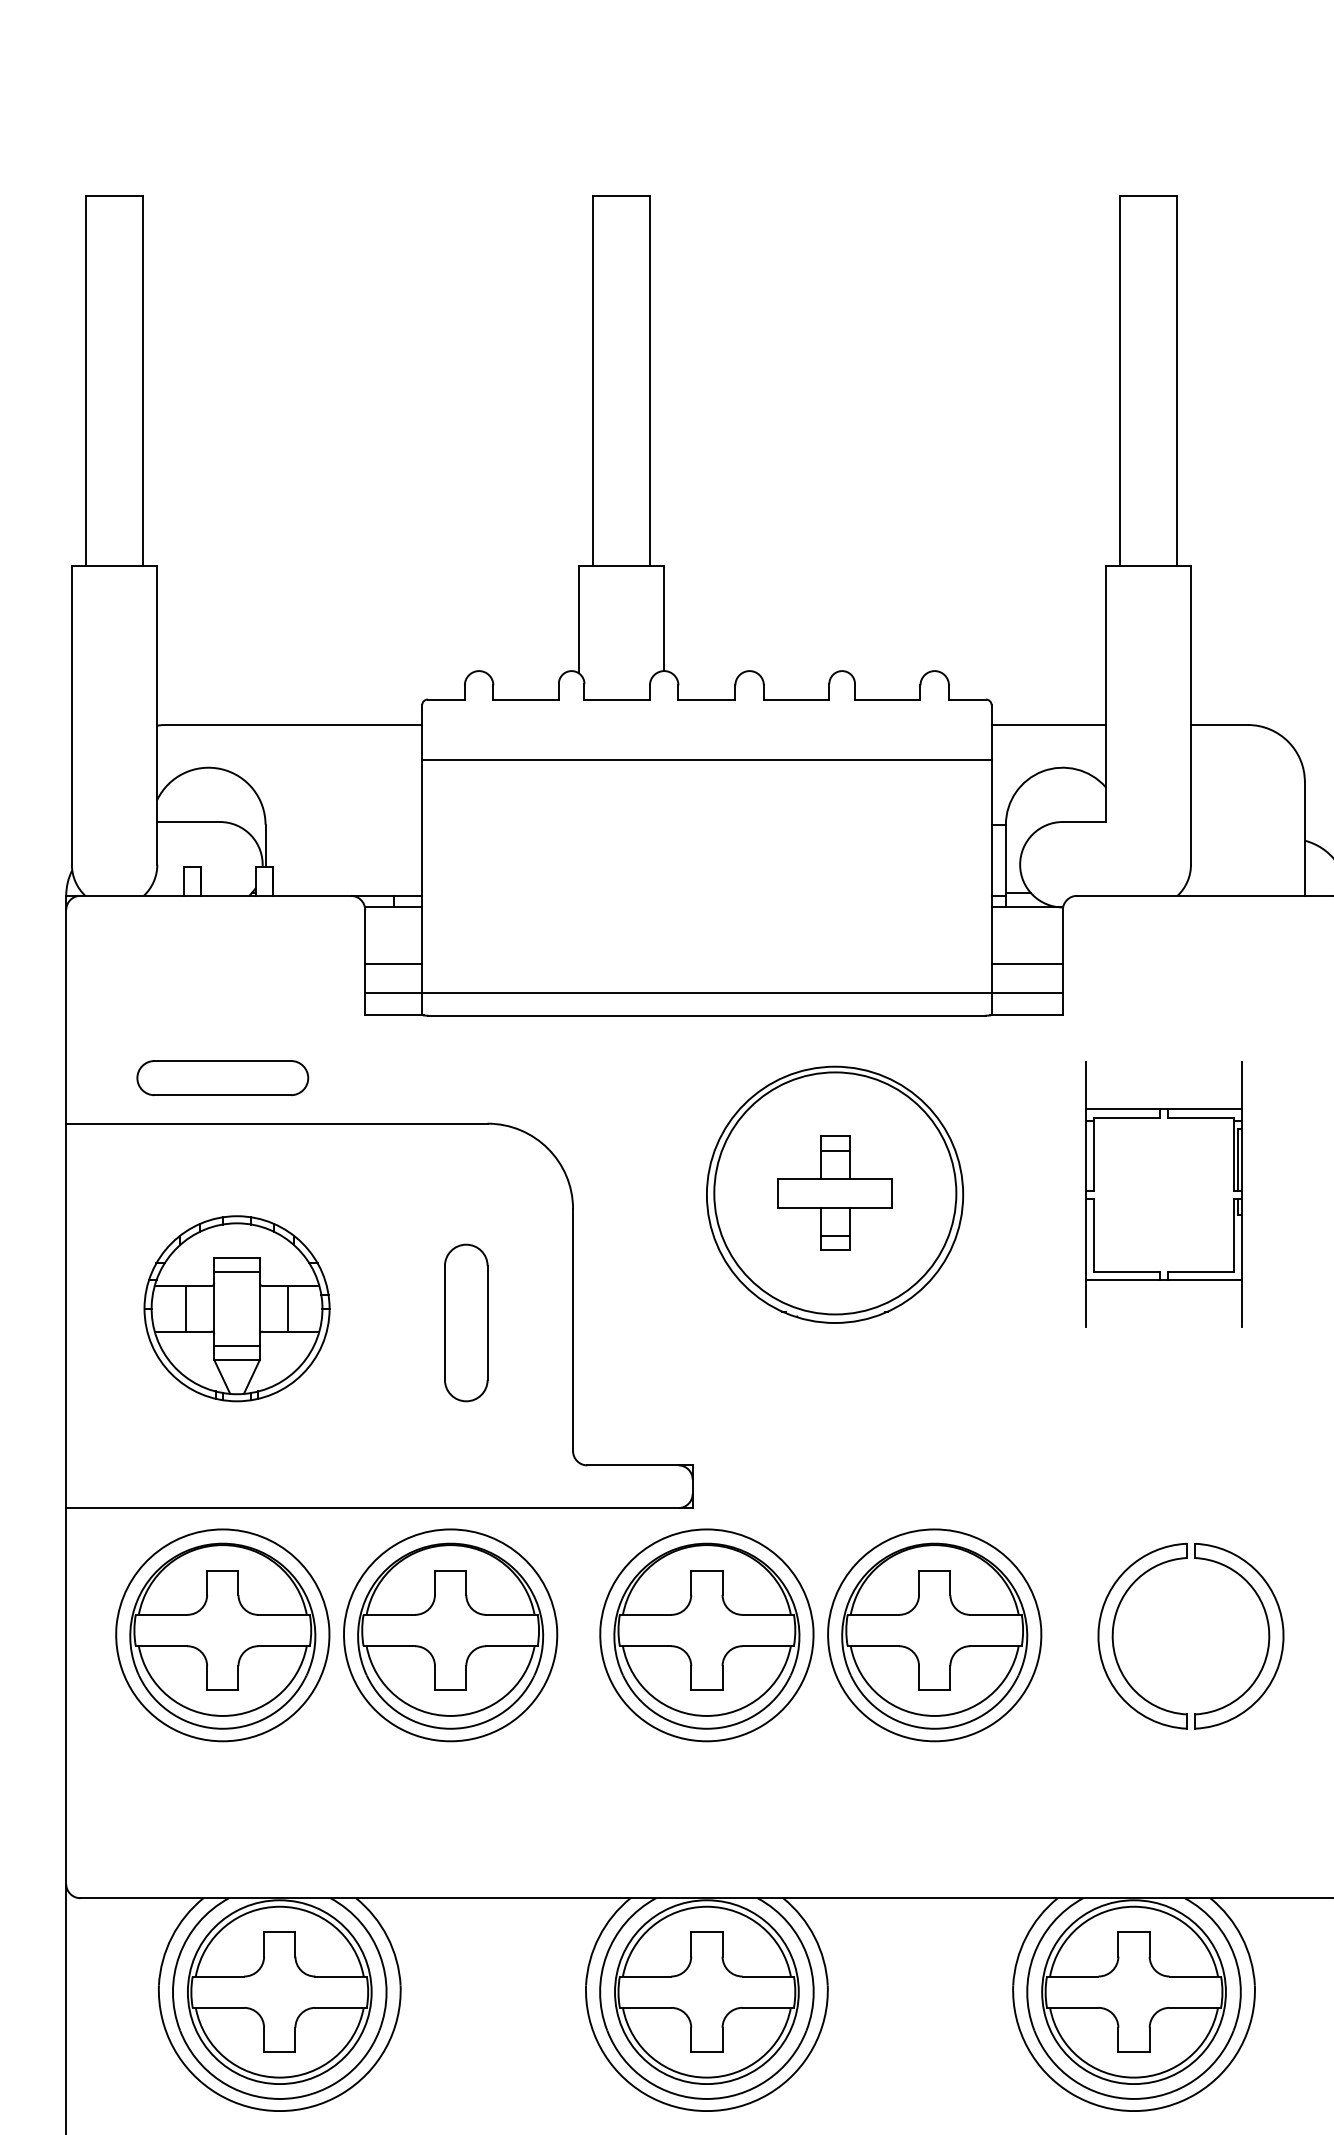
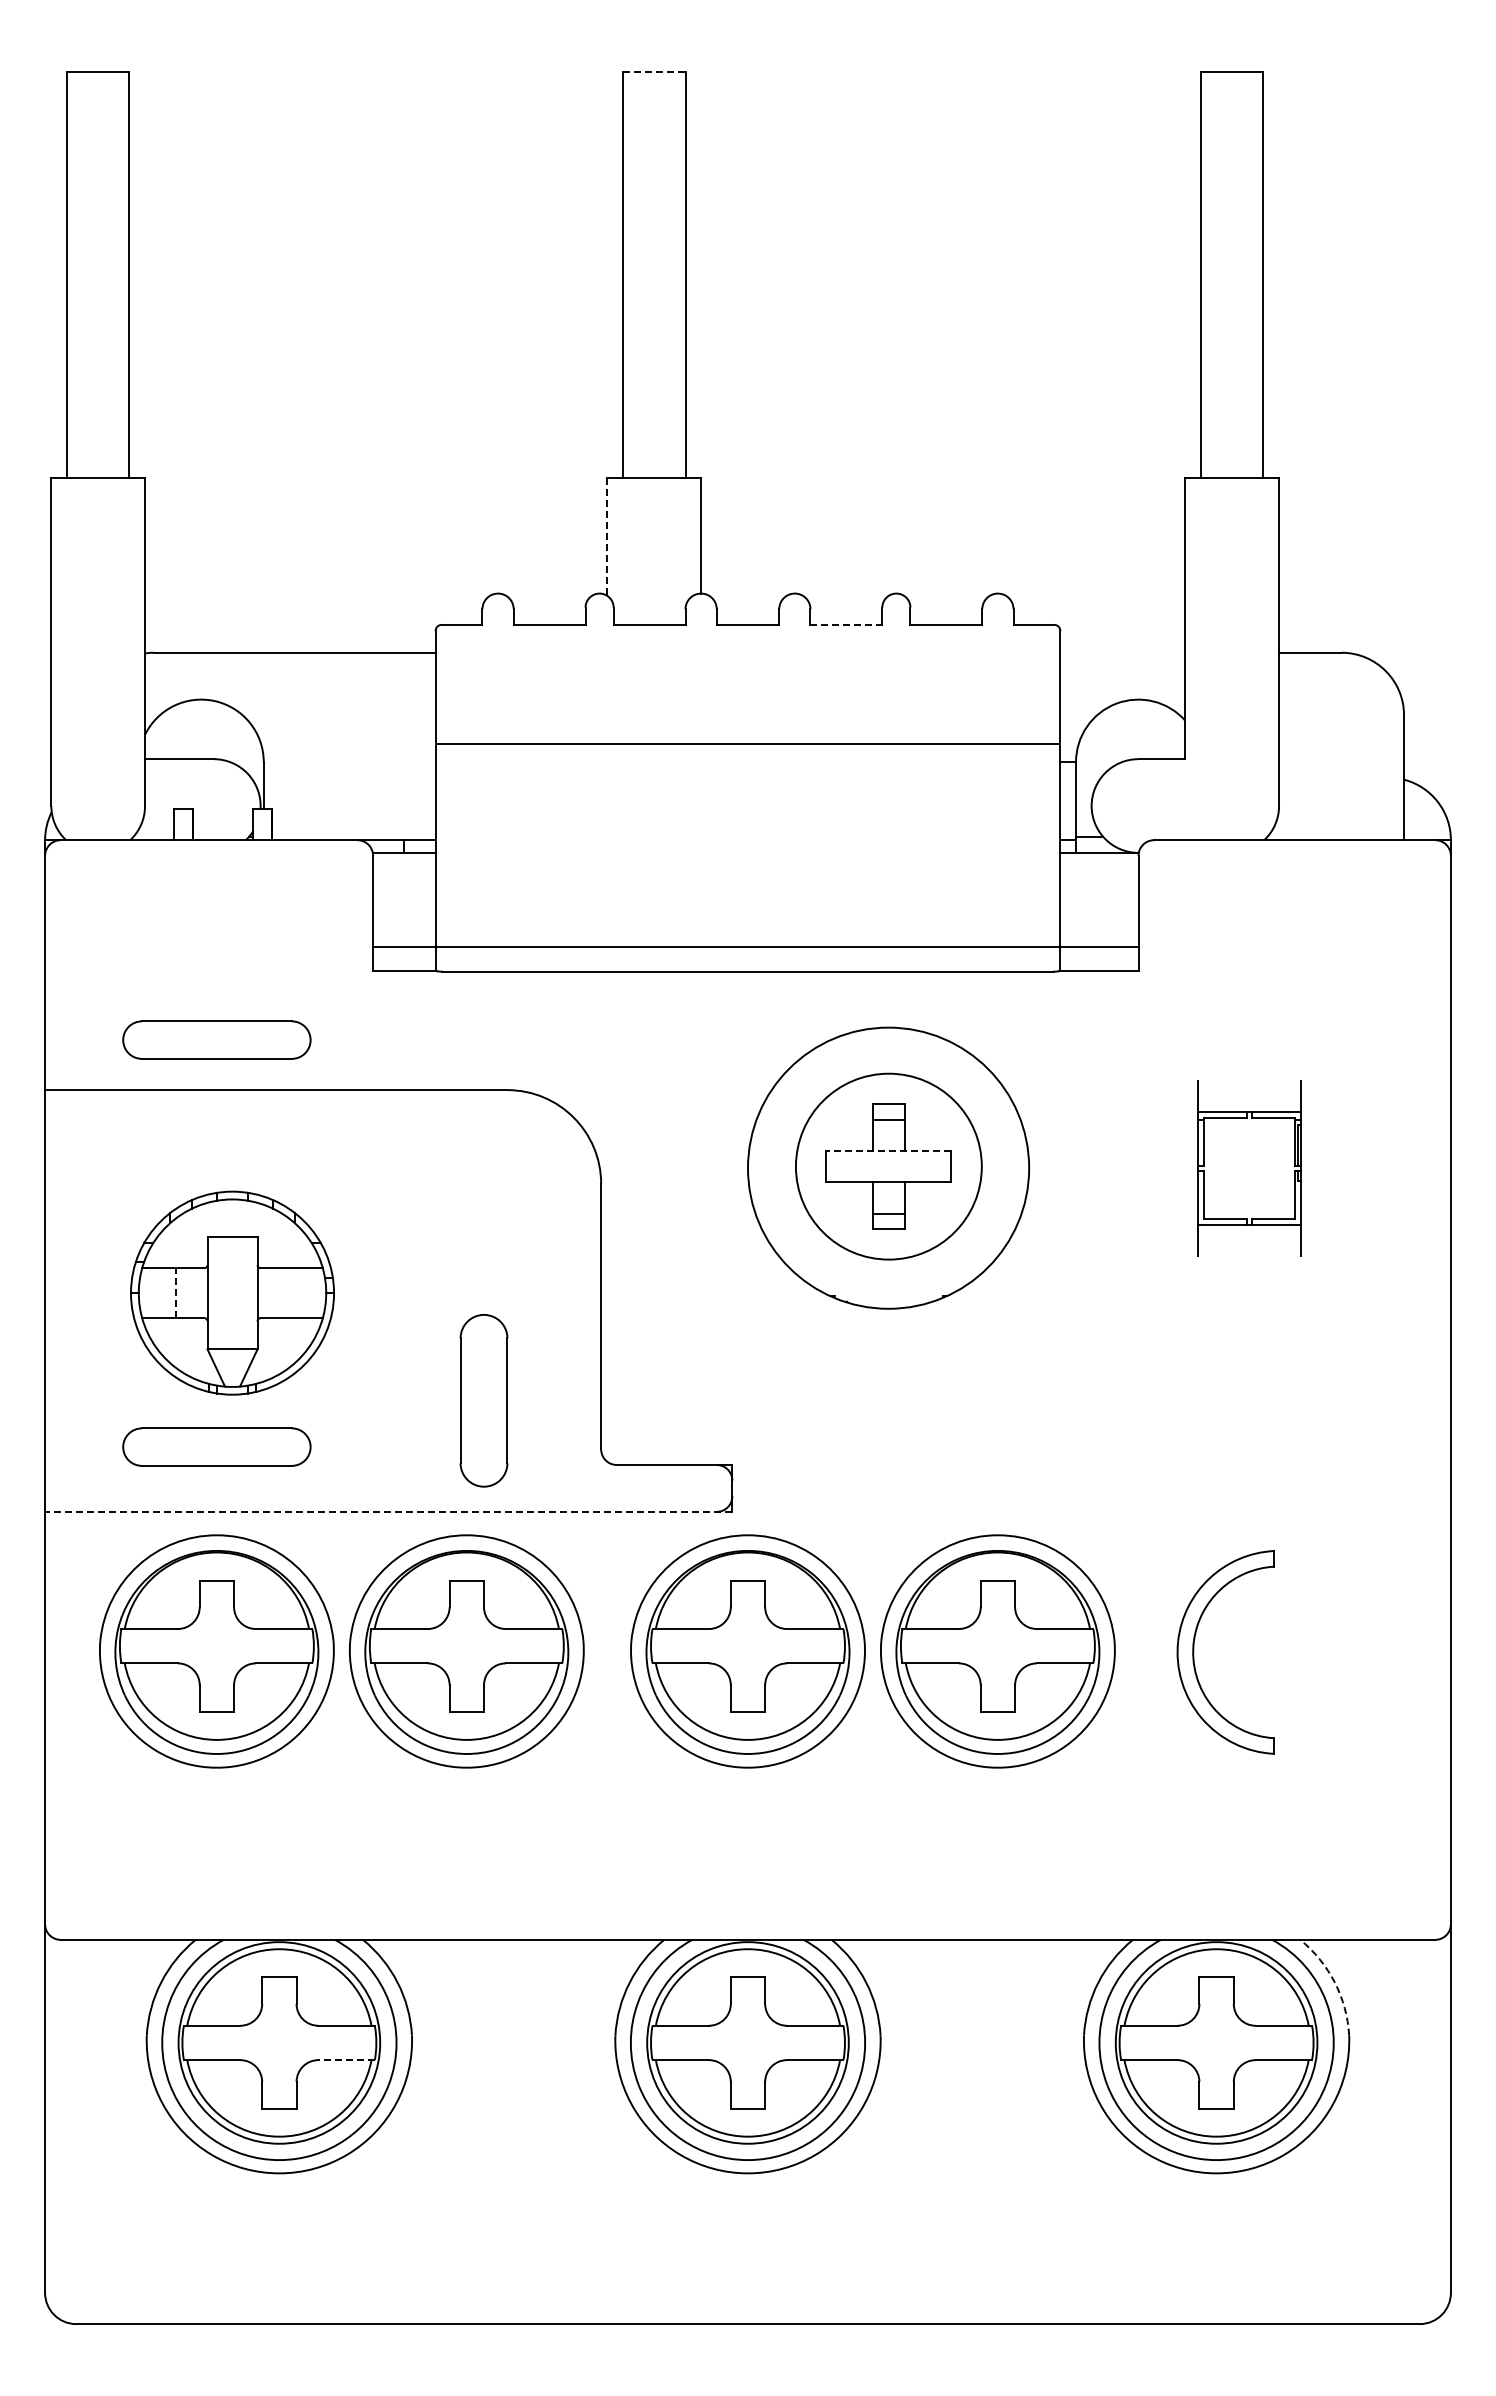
line: (621, 195) -> (654, 71), solid -> dashed
line: (578, 619) -> (607, 536), solid -> dashed
line: (796, 699) -> (846, 624), solid -> dashed
line: (1048, 724) -> (1122, 652), removed
line: (706, 759) -> (747, 743), moved
line: (393, 964) -> (404, 915), removed
line: (1027, 964) -> (1099, 915), removed
line: (834, 1179) -> (888, 1151), solid -> dashed
circle: (834, 1193) -> (888, 1166), size x0.7
part: (1164, 1195) -> (1249, 1168), size x0.6
line: (237, 1271) -> (232, 1252), removed
line: (185, 1309) -> (176, 1293), solid -> dashed
line: (288, 1309) -> (288, 1293), removed
part: (465, 1322) -> (483, 1400), moved
line: (237, 1345) -> (232, 1333), removed
part: (222, 1448) -> (216, 1446), added
line: (379, 1507) -> (388, 1511), solid -> dashed
part: (1267, 1631) -> (1363, 1647), removed
arc: (1241, 1937) -> (1334, 1982), solid -> dashed
line: (340, 2008) -> (346, 2060), solid -> dashed

